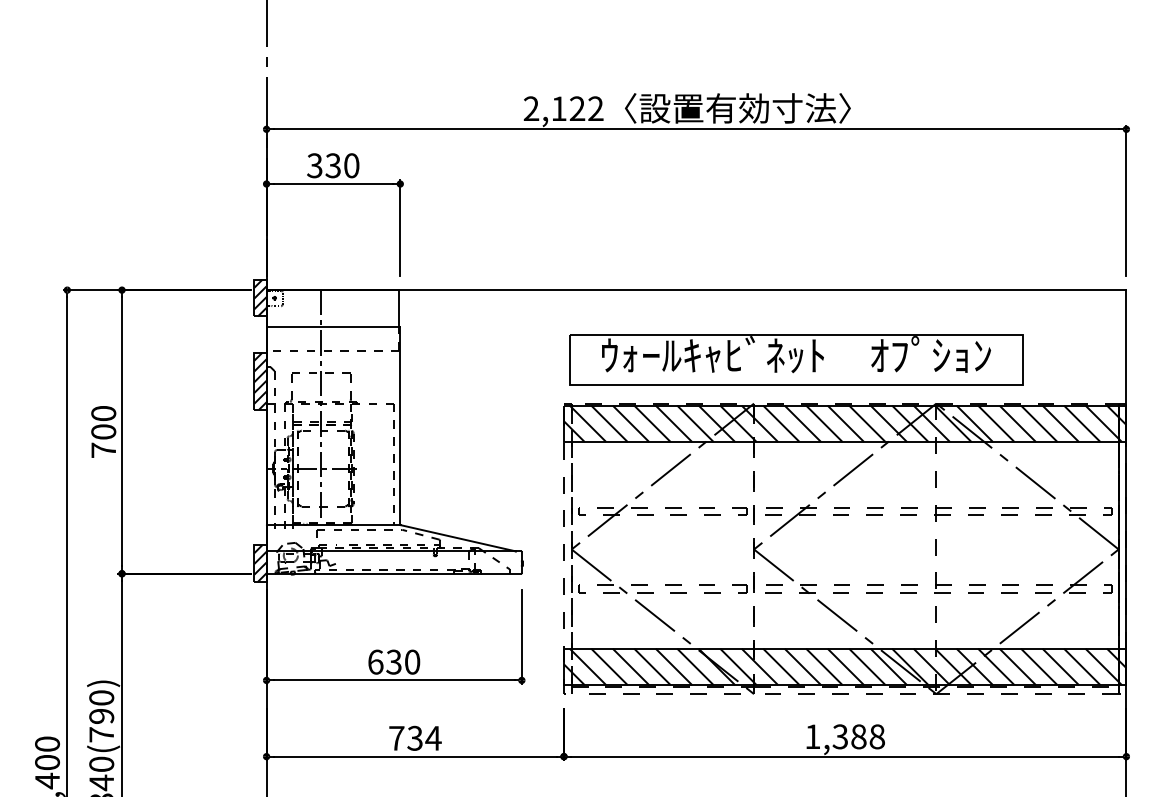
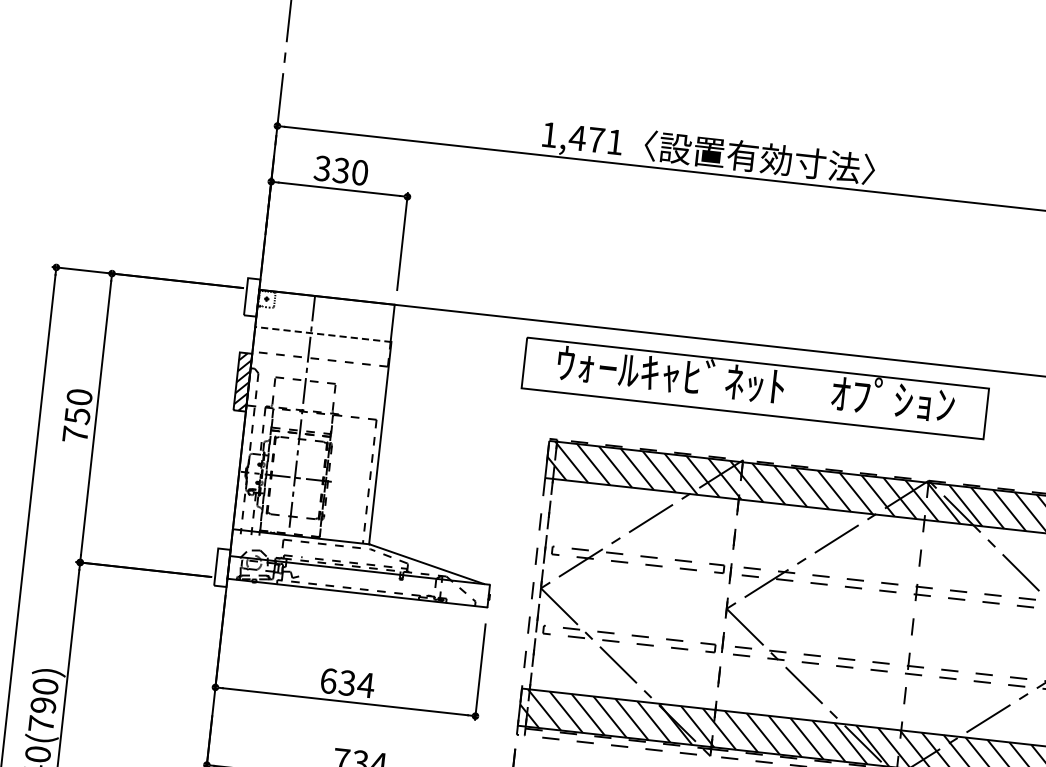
text: (563, 108) -> (582, 138), 2,122 -> 1,471
hatch: (260, 298) -> (252, 297), removed
line: (333, 326) -> (323, 334), solid -> dashed
part: (796, 359) -> (755, 388), moved
text: (103, 431) -> (77, 415), 700 -> 750
hatch: (260, 563) -> (222, 567), removed
text: (412, 661) -> (366, 684), 630 -> 634

